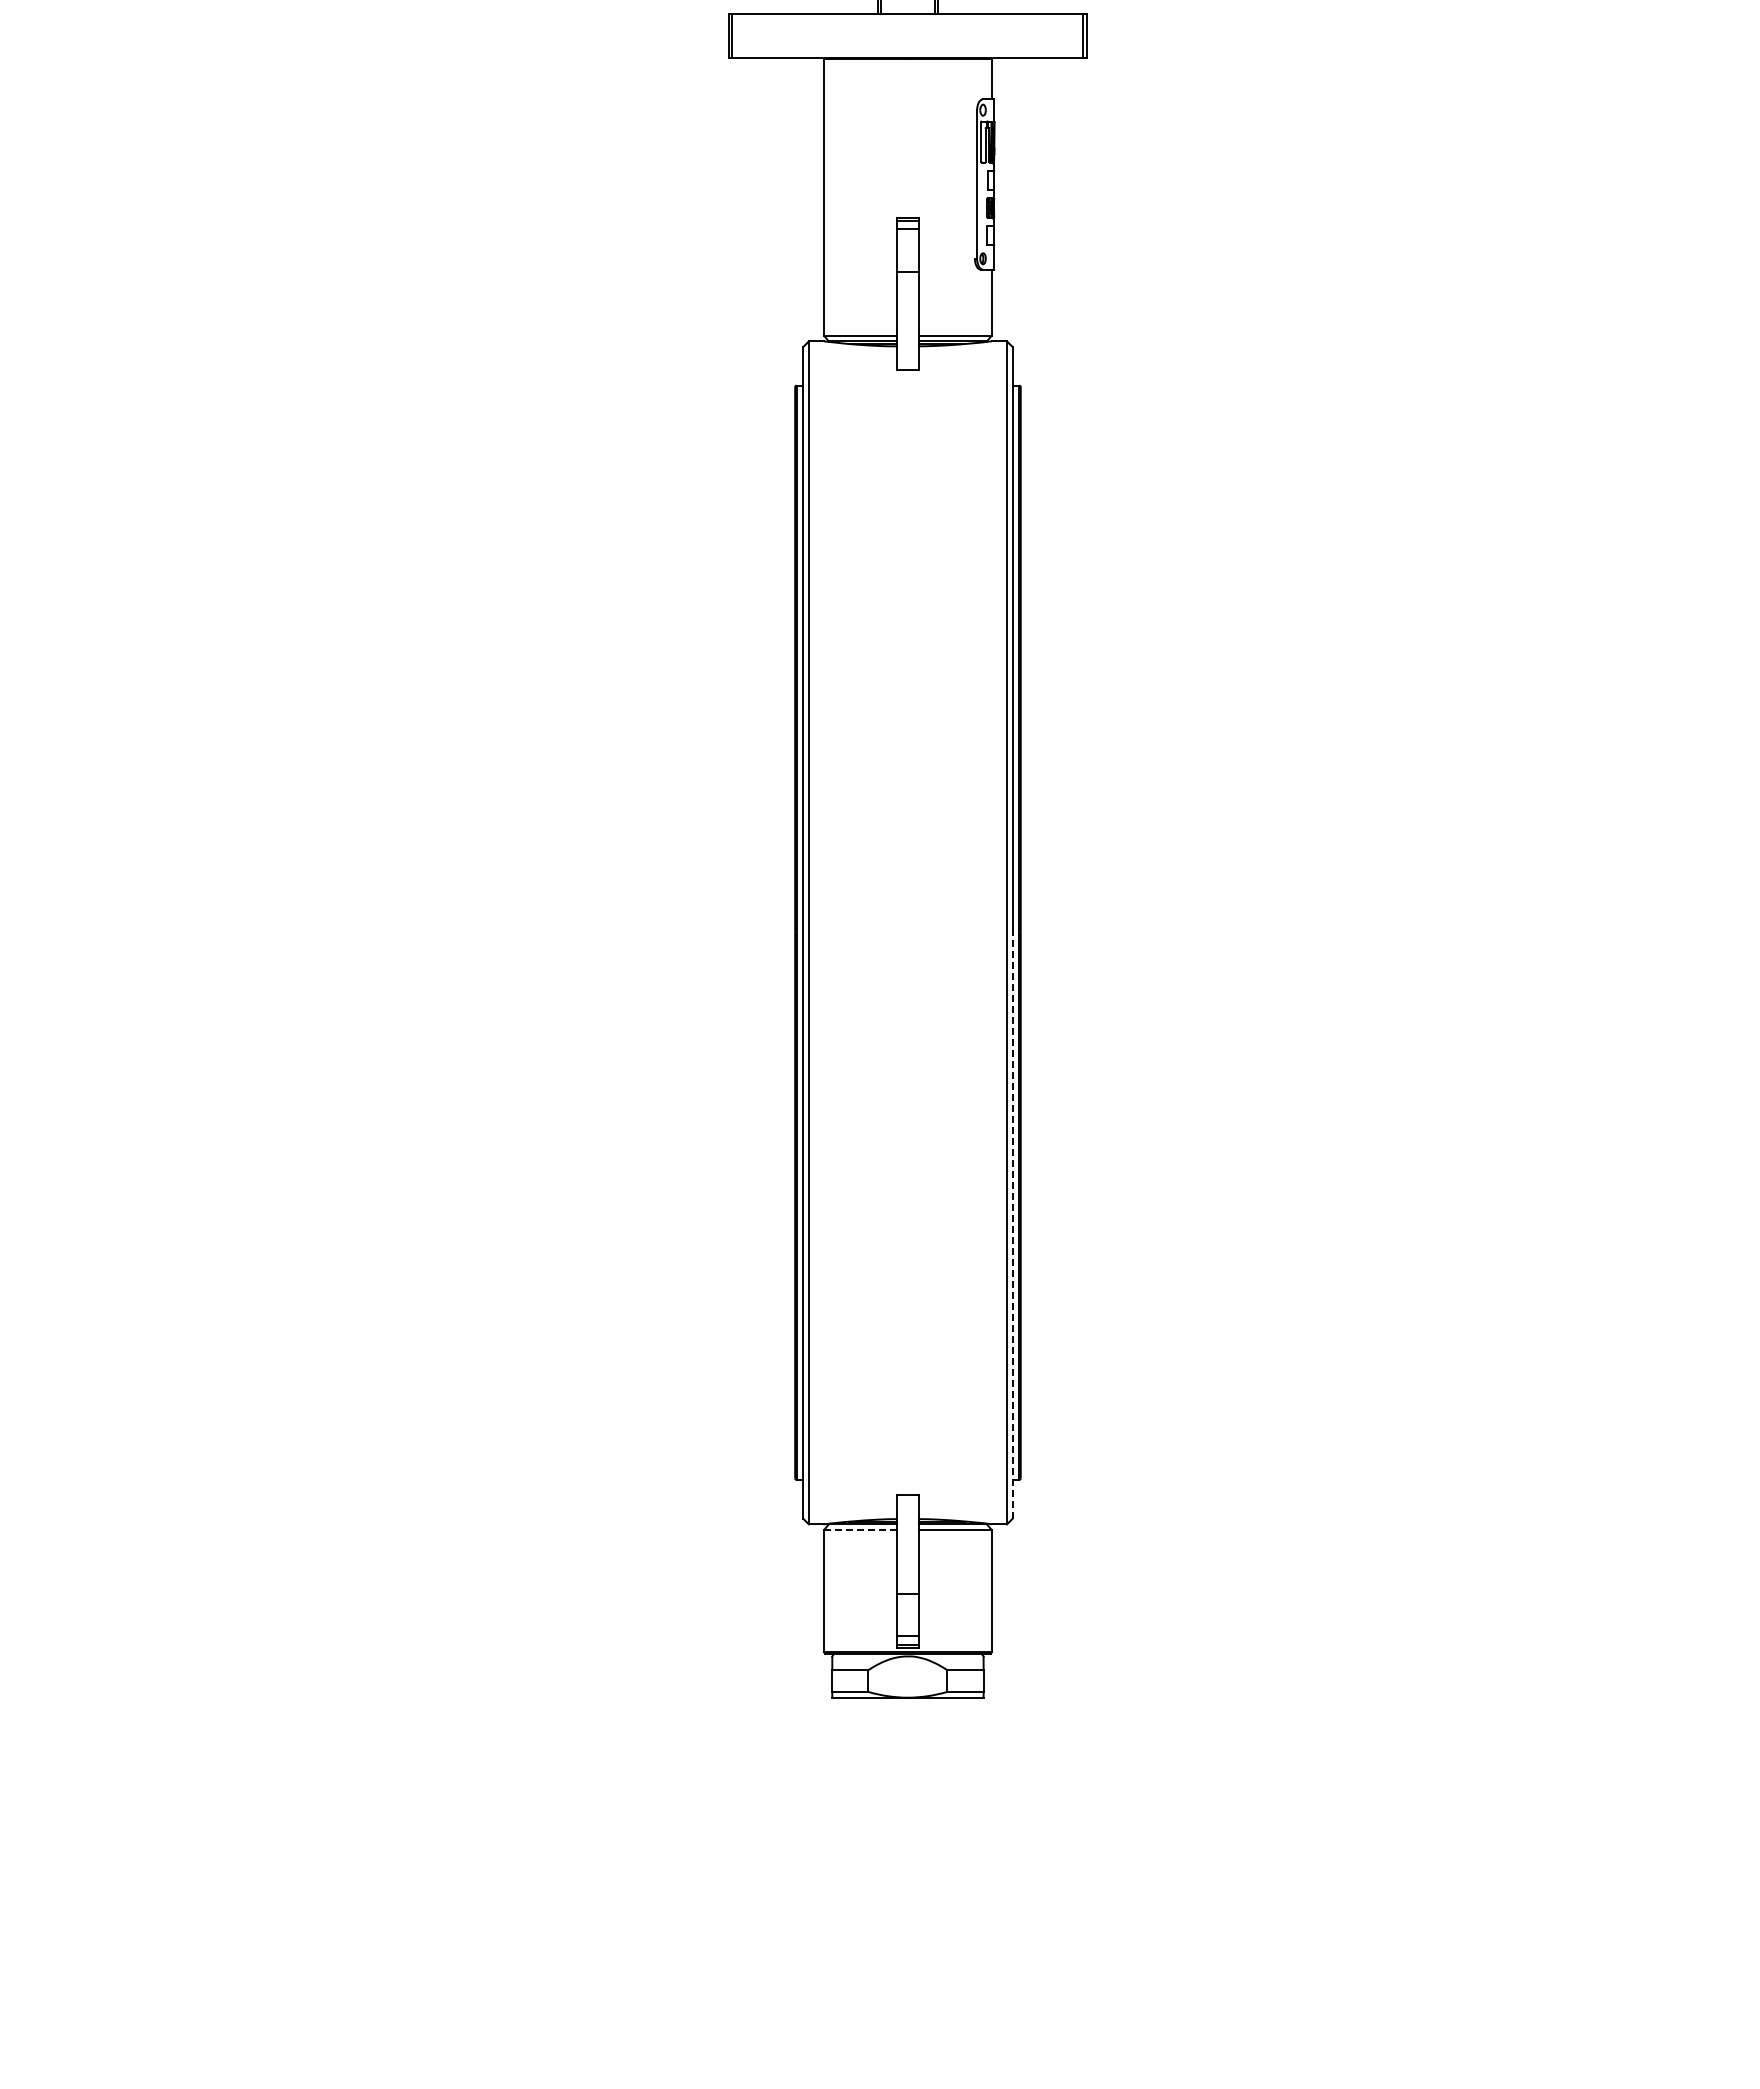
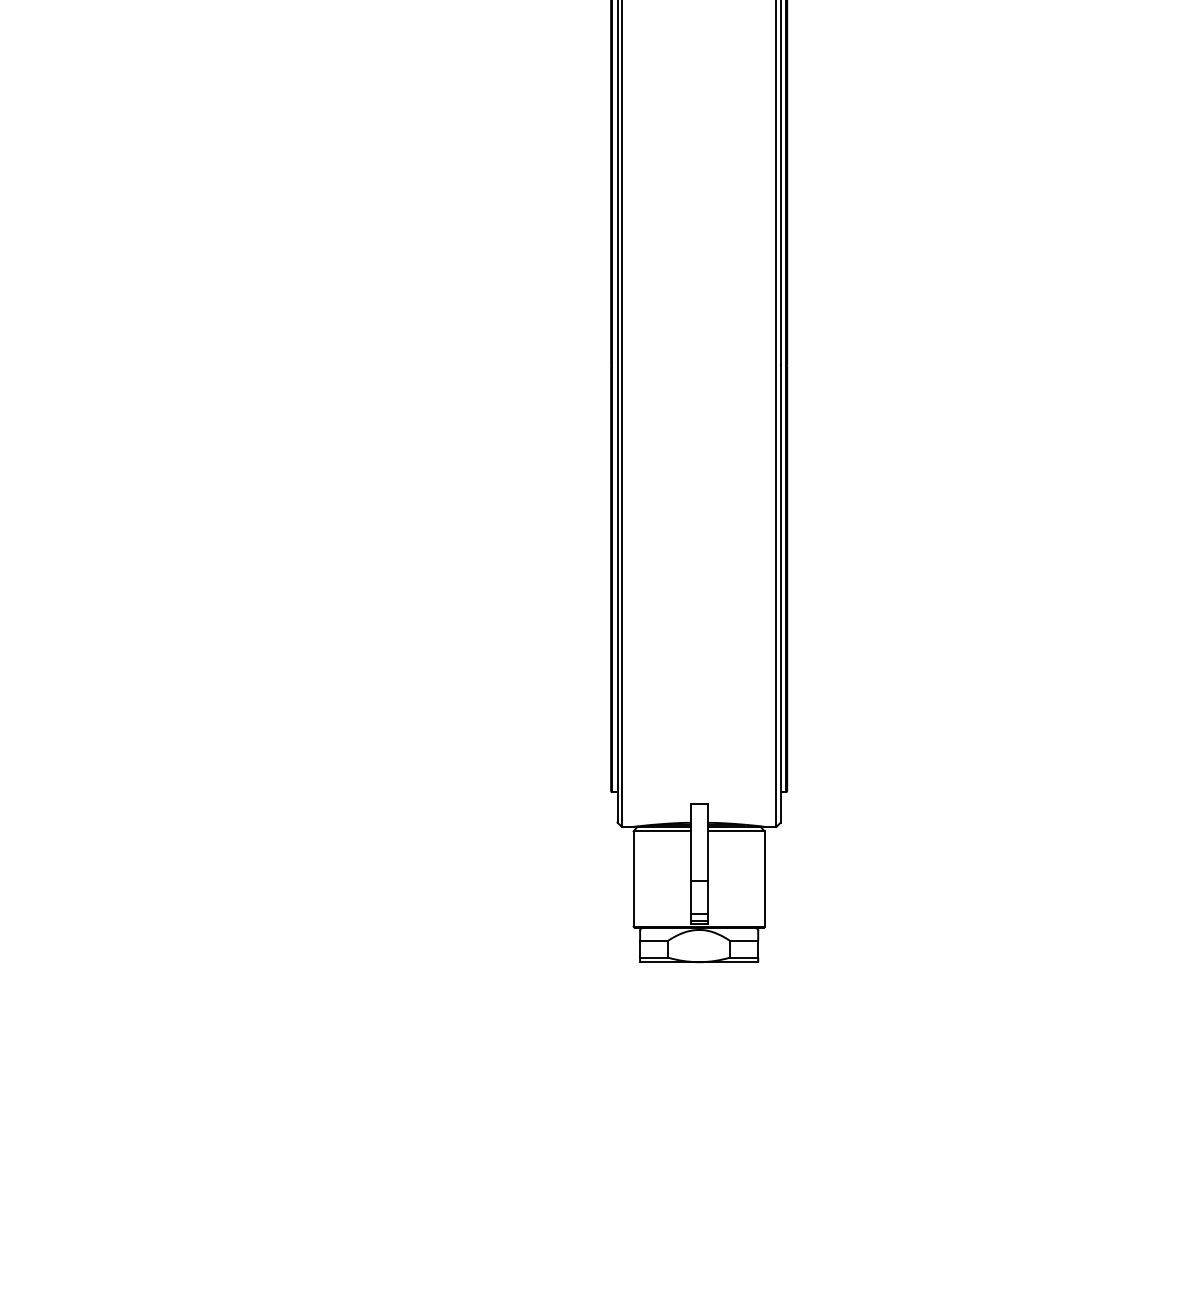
line: (1012, 1225) -> (780, 593), dashed -> solid
line: (860, 1530) -> (662, 831), dashed -> solid

